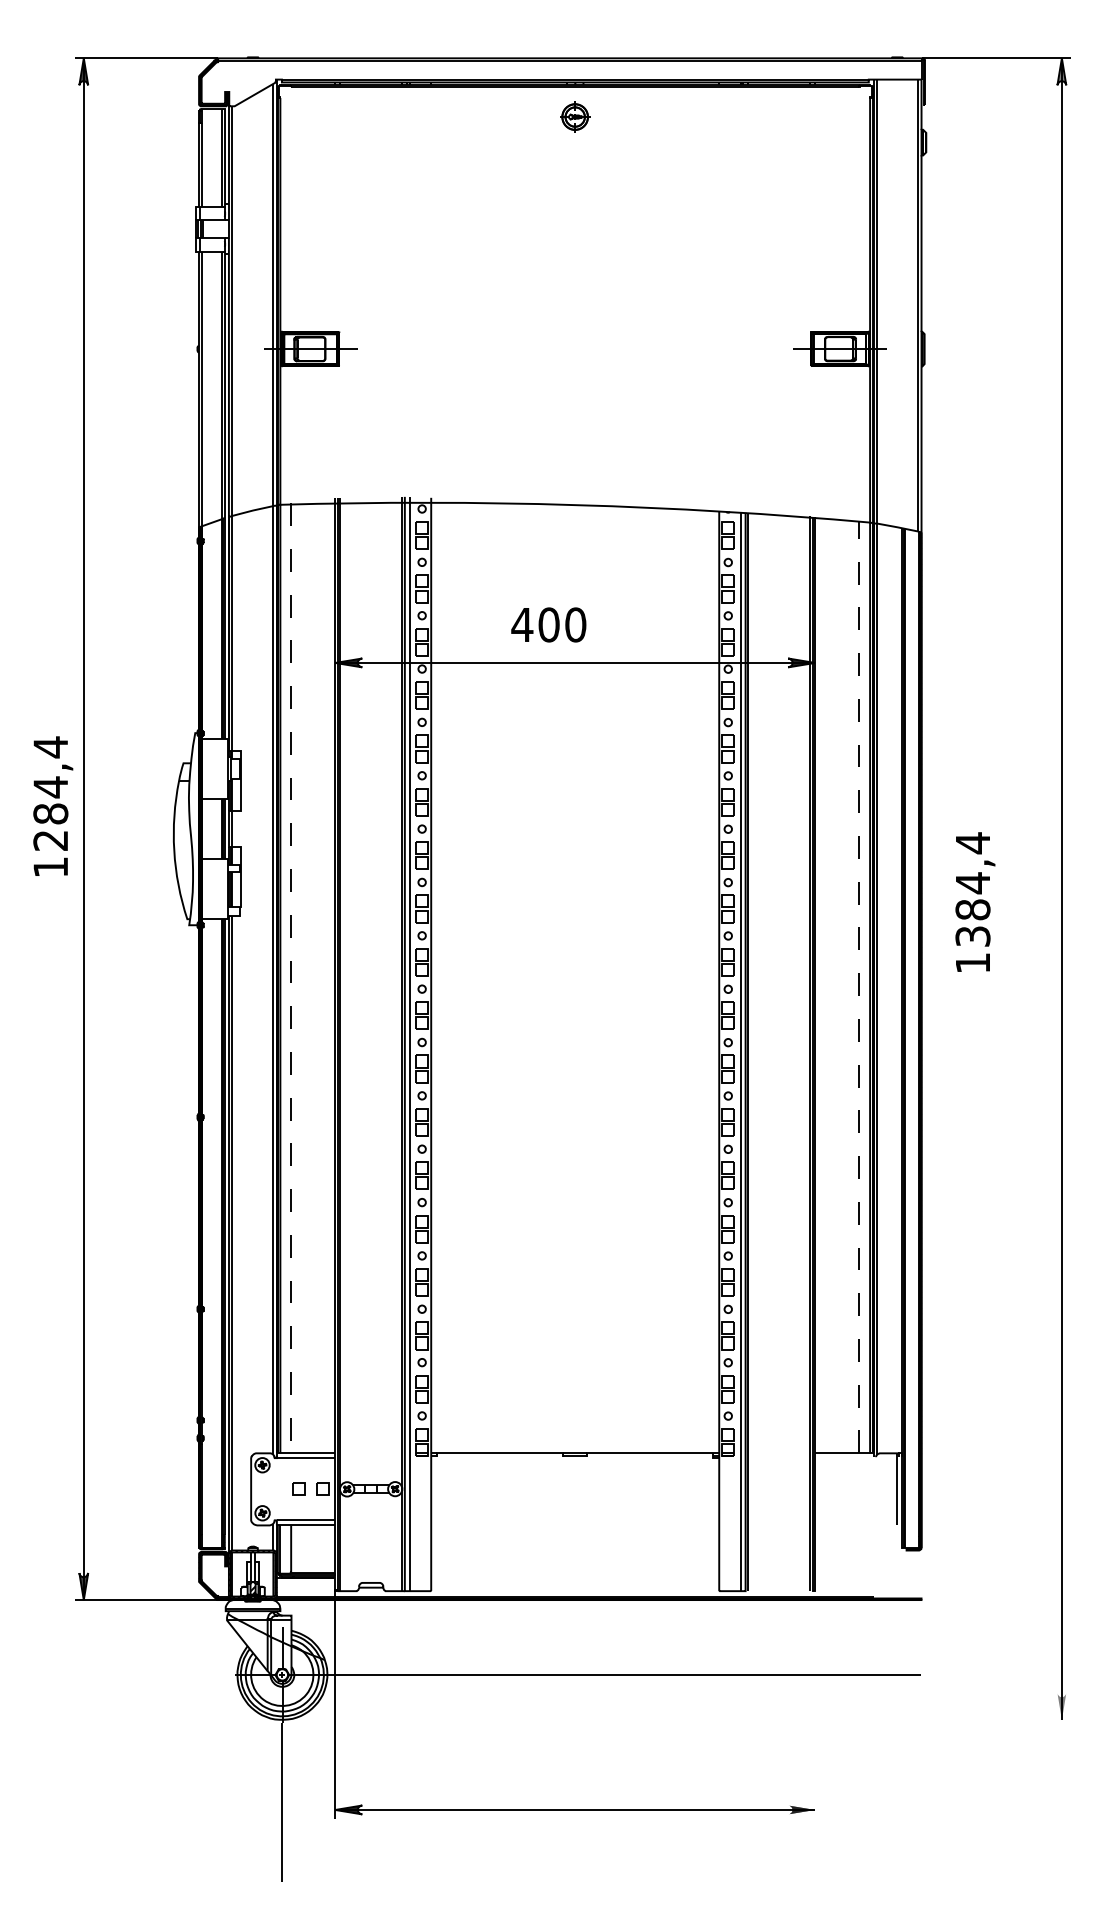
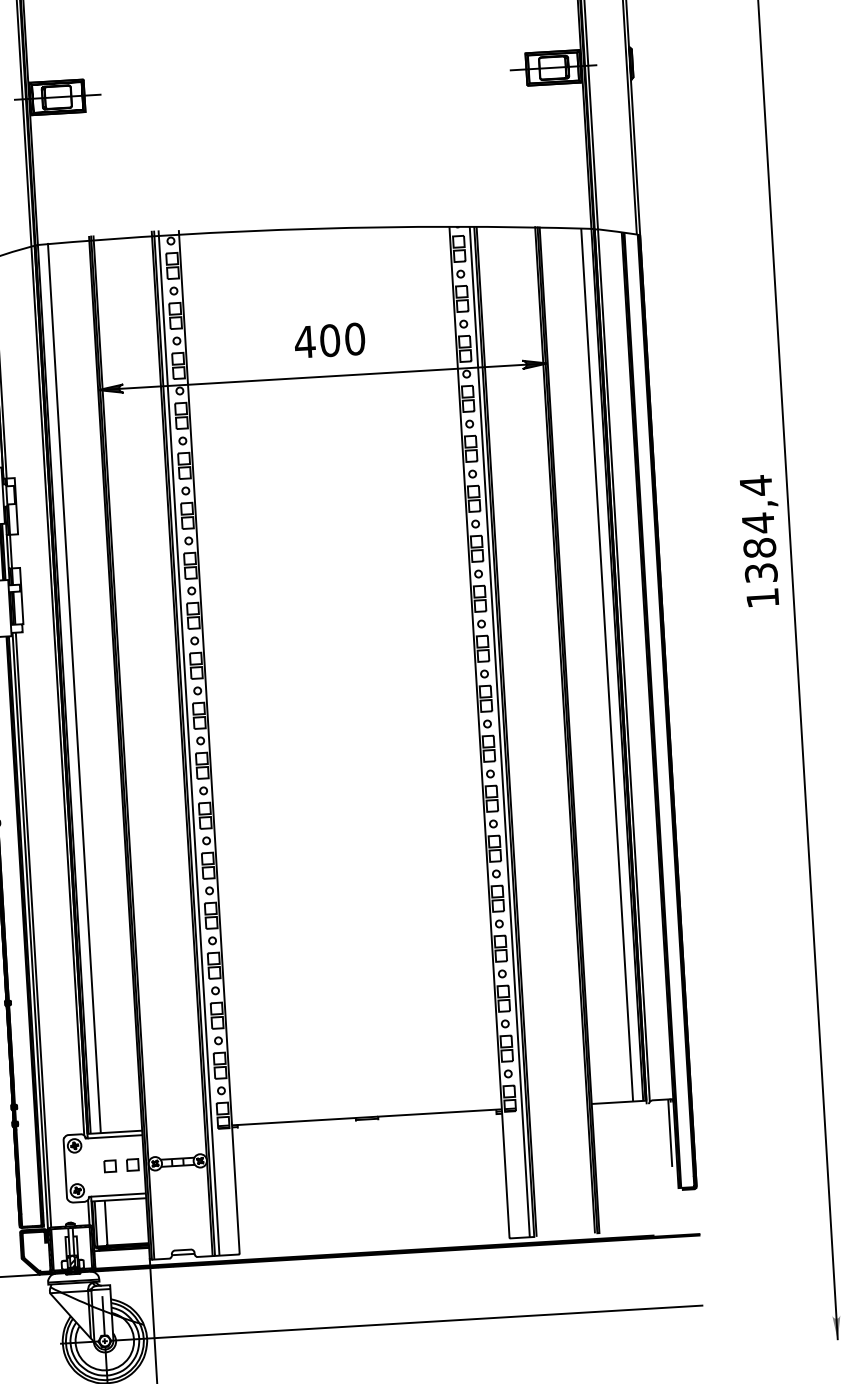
text: (548, 624) -> (329, 340), moved
text: (975, 901) -> (761, 540), moved
line: (291, 978) -> (74, 688), dashed -> solid
line: (859, 986) -> (607, 664), dashed -> solid

